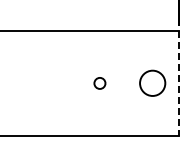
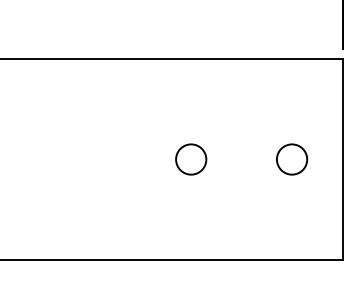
circle: (99, 83) -> (190, 159), size x1.43
circle: (152, 83) -> (291, 159), size x0.62
line: (178, 83) -> (341, 159), dashed -> solid

